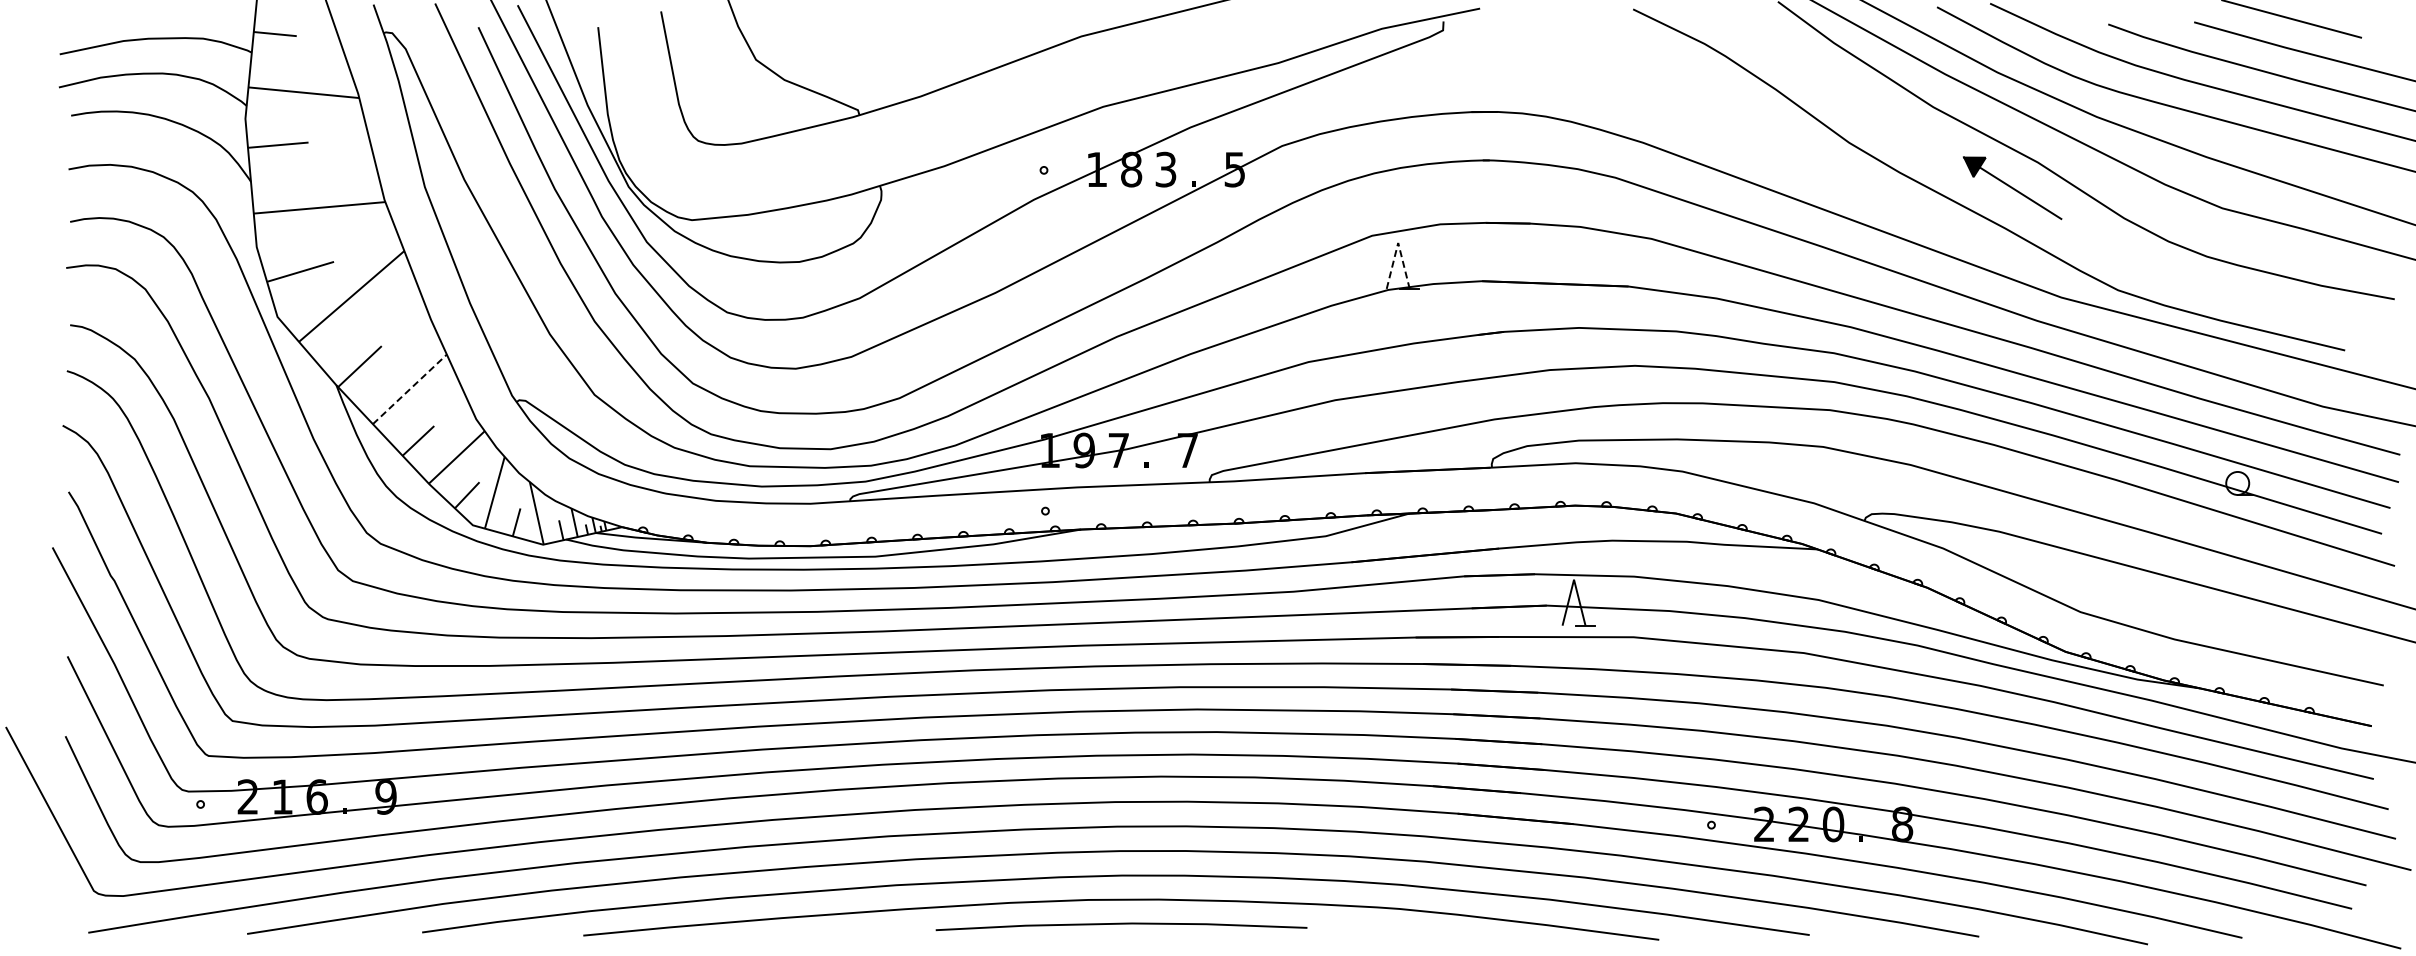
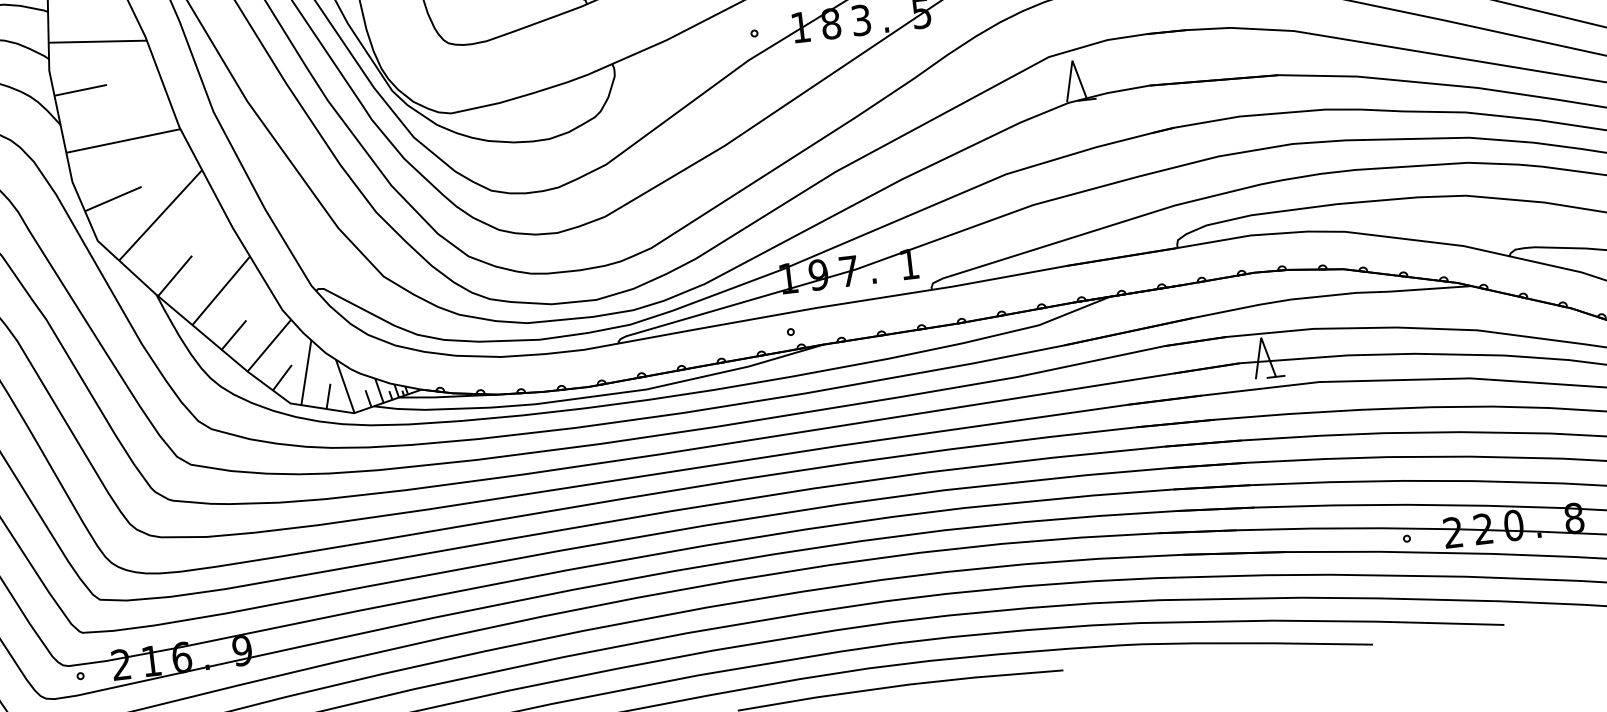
line: (1398, 242) -> (1072, 60), dashed -> solid
line: (409, 389) -> (220, 290), dashed -> solid
text: (1187, 450) -> (909, 264), 7 -> 1

